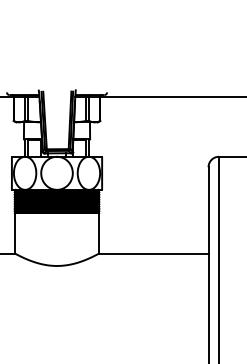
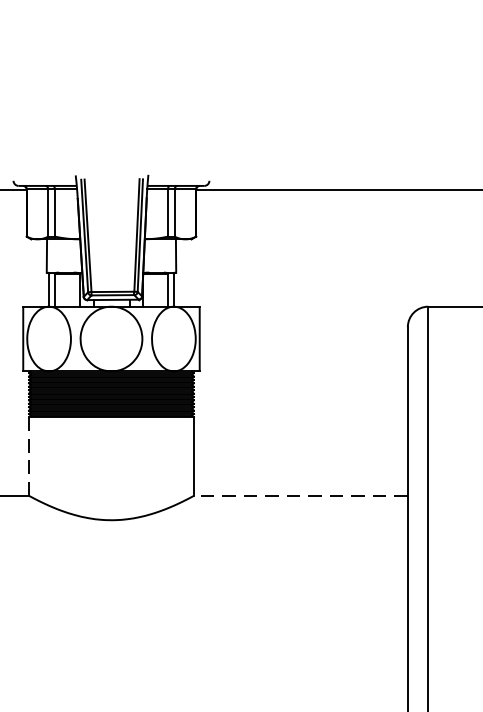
line: (14, 233) -> (28, 456), solid -> dashed
line: (153, 253) -> (300, 495), solid -> dashed

